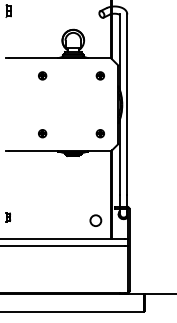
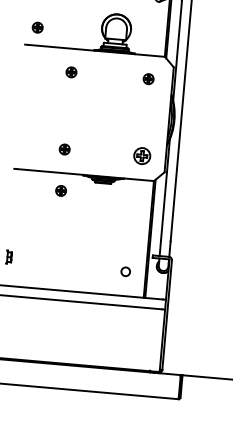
part: (14, 44) -> (37, 27), added
part: (99, 133) -> (140, 155), size x1.6
part: (42, 164) -> (60, 190), added
circle: (95, 220) -> (125, 271), size x0.6

